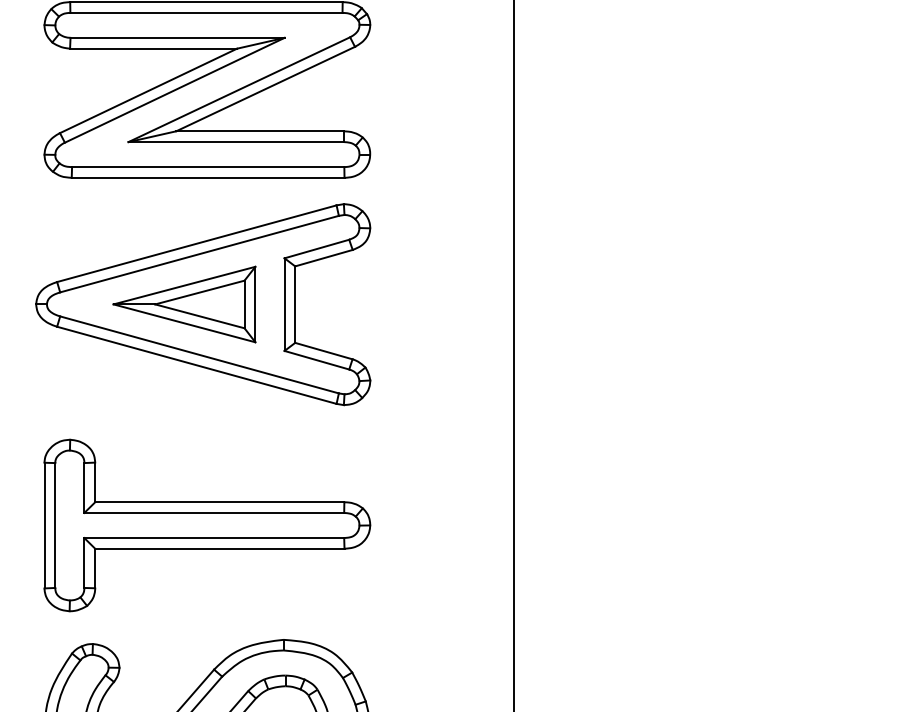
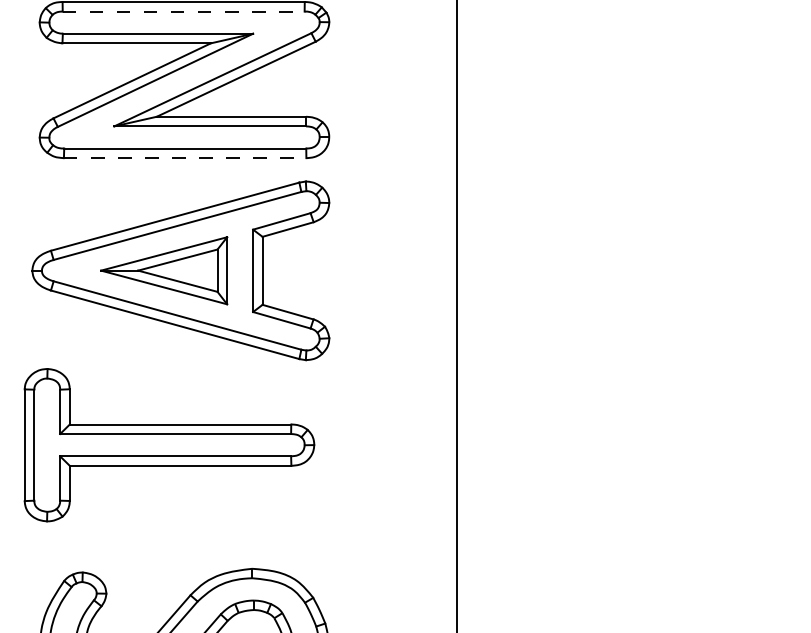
line: (206, 12) -> (183, 11), solid -> dashed
line: (208, 178) -> (185, 158), solid -> dashed
part: (207, 525) -> (169, 445), moved

